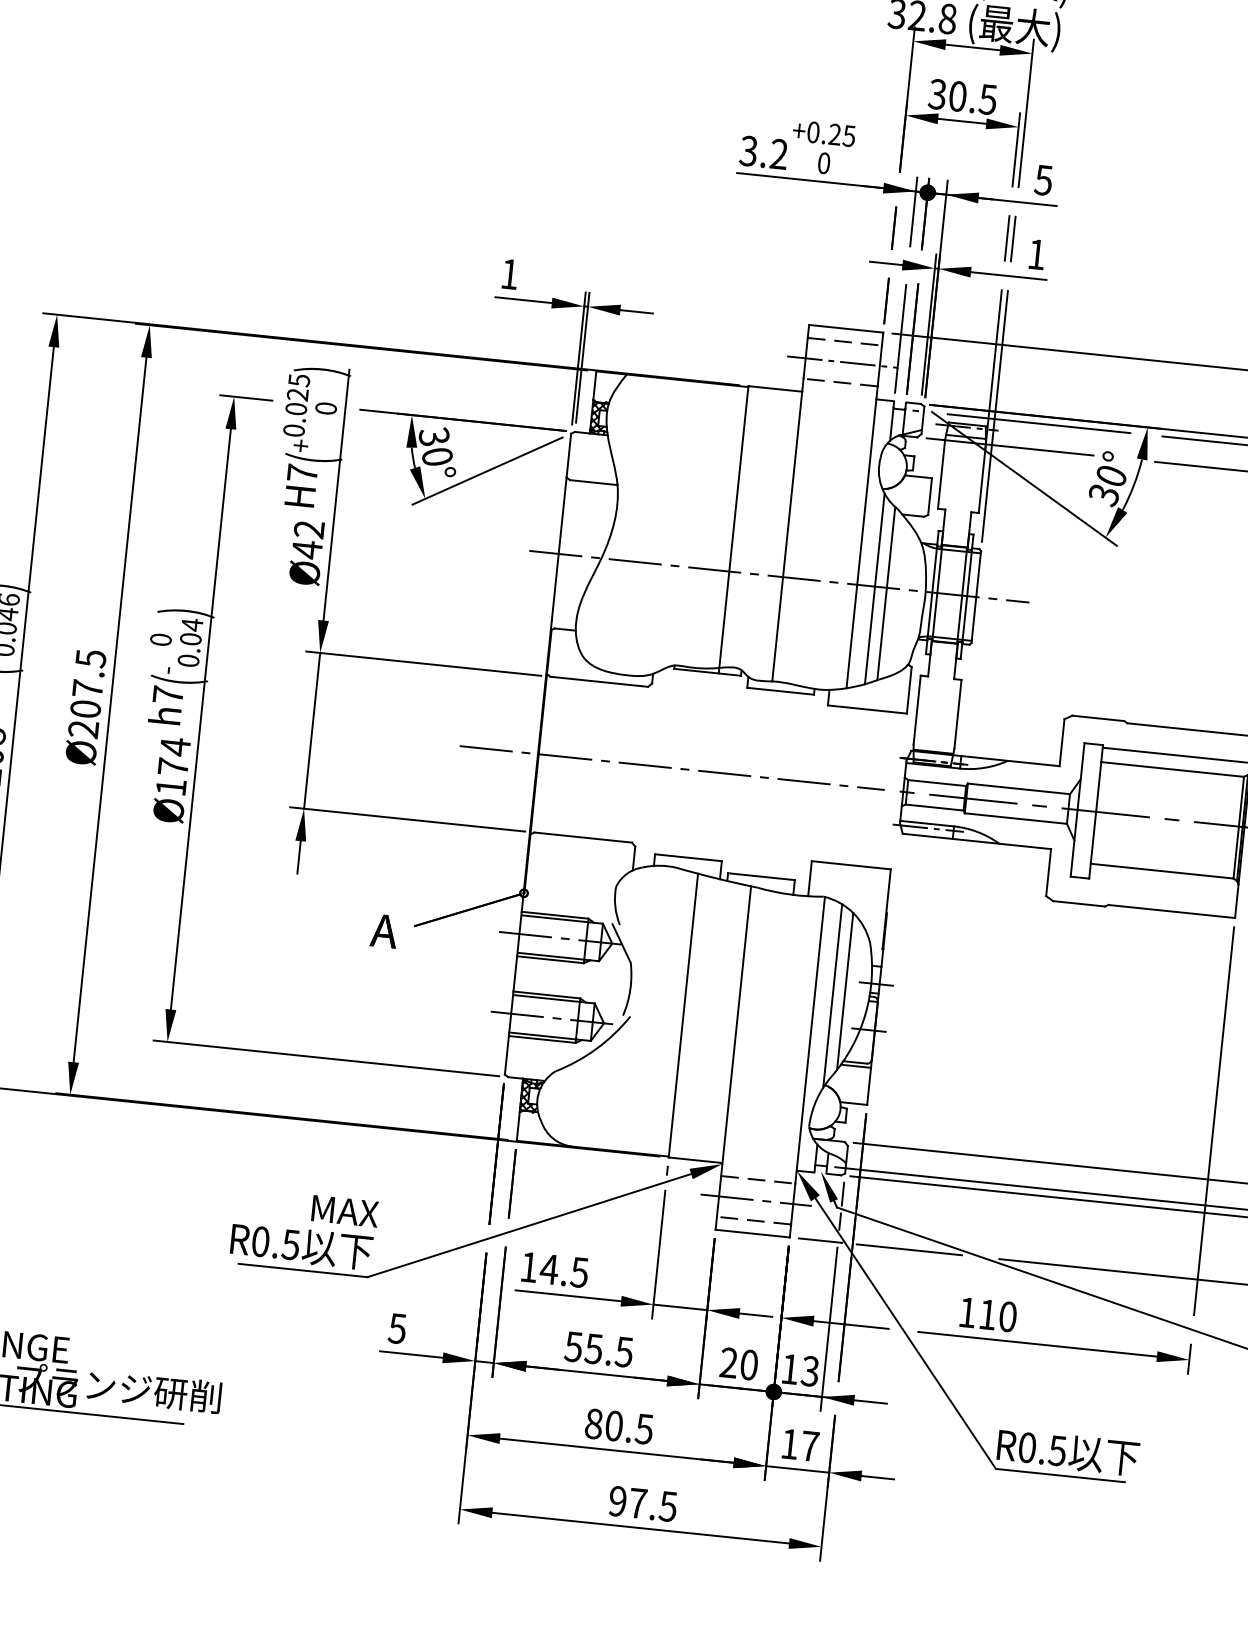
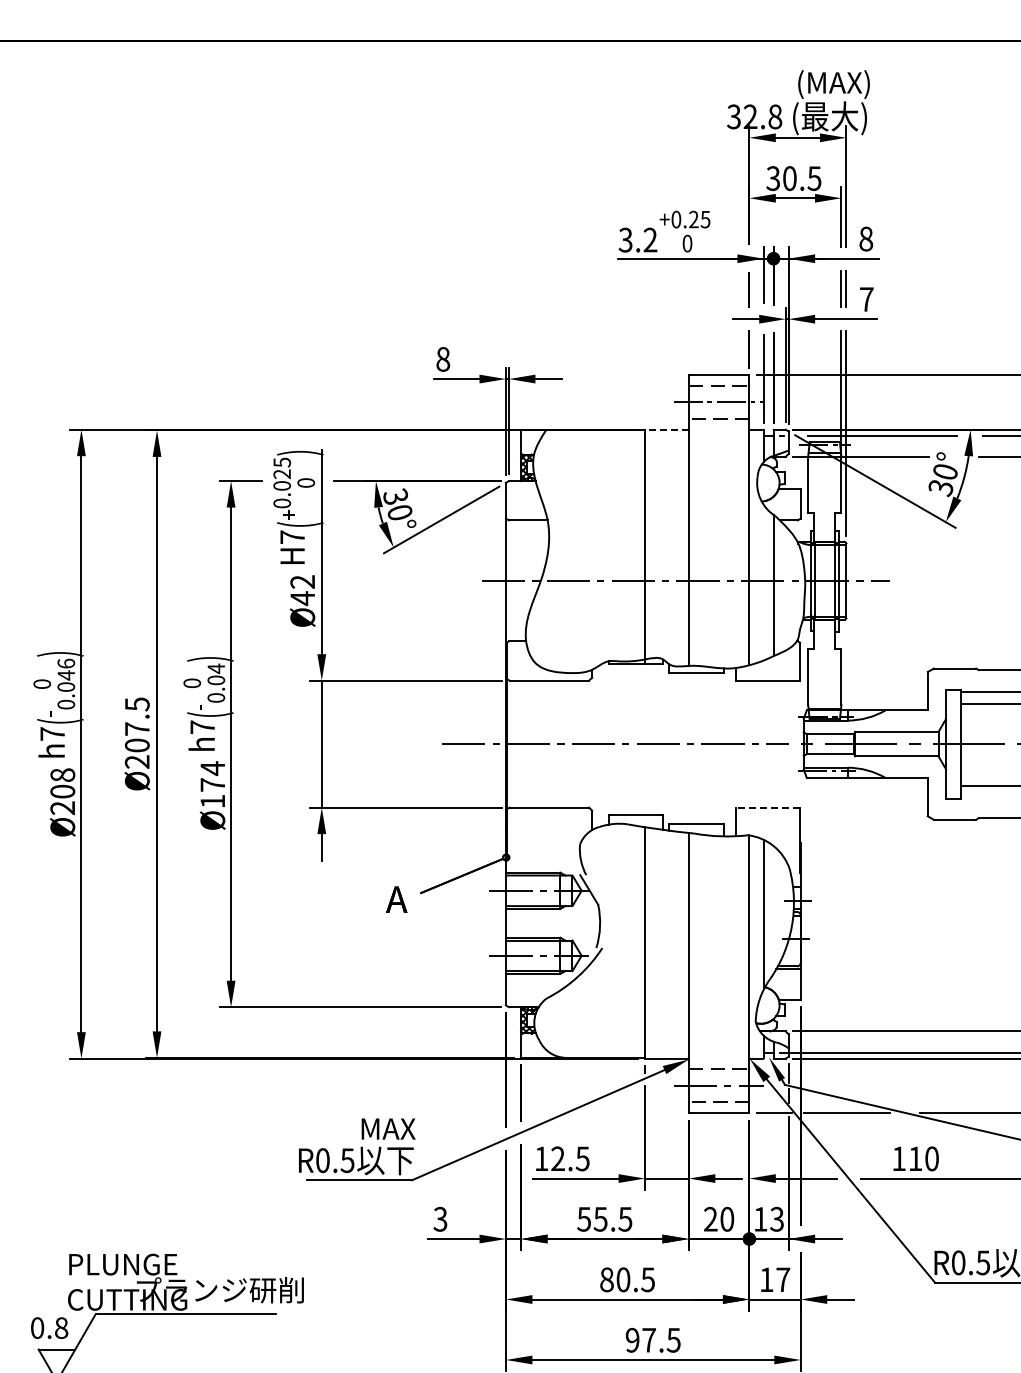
text: (1044, 179) -> (866, 238), 5 -> 8
text: (1036, 254) -> (866, 299), 1 -> 7
text: (510, 274) -> (443, 359), 1 -> 8
line: (774, 388) -> (666, 429), solid -> dashed
line: (874, 588) -> (763, 582), removed
line: (850, 865) -> (767, 807), solid -> dashed
line: (845, 990) -> (773, 909), removed
text: (548, 1268) -> (557, 1158), 14.5 -> 12.5
text: (397, 1327) -> (440, 1218), 5 -> 3

